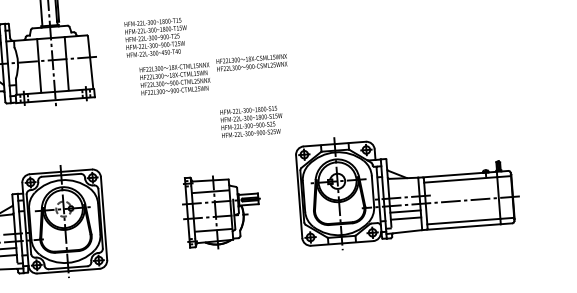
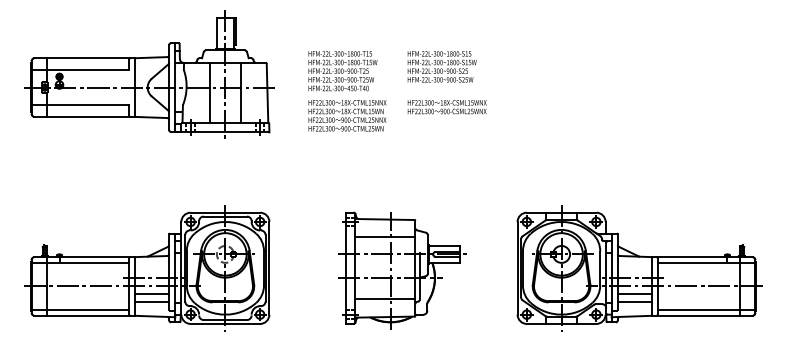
text: (175, 78) -> (347, 115), moved
text: (251, 121) -> (441, 66), moved
part: (408, 188) -> (639, 268), moved
part: (223, 211) -> (402, 270), size x1.43

